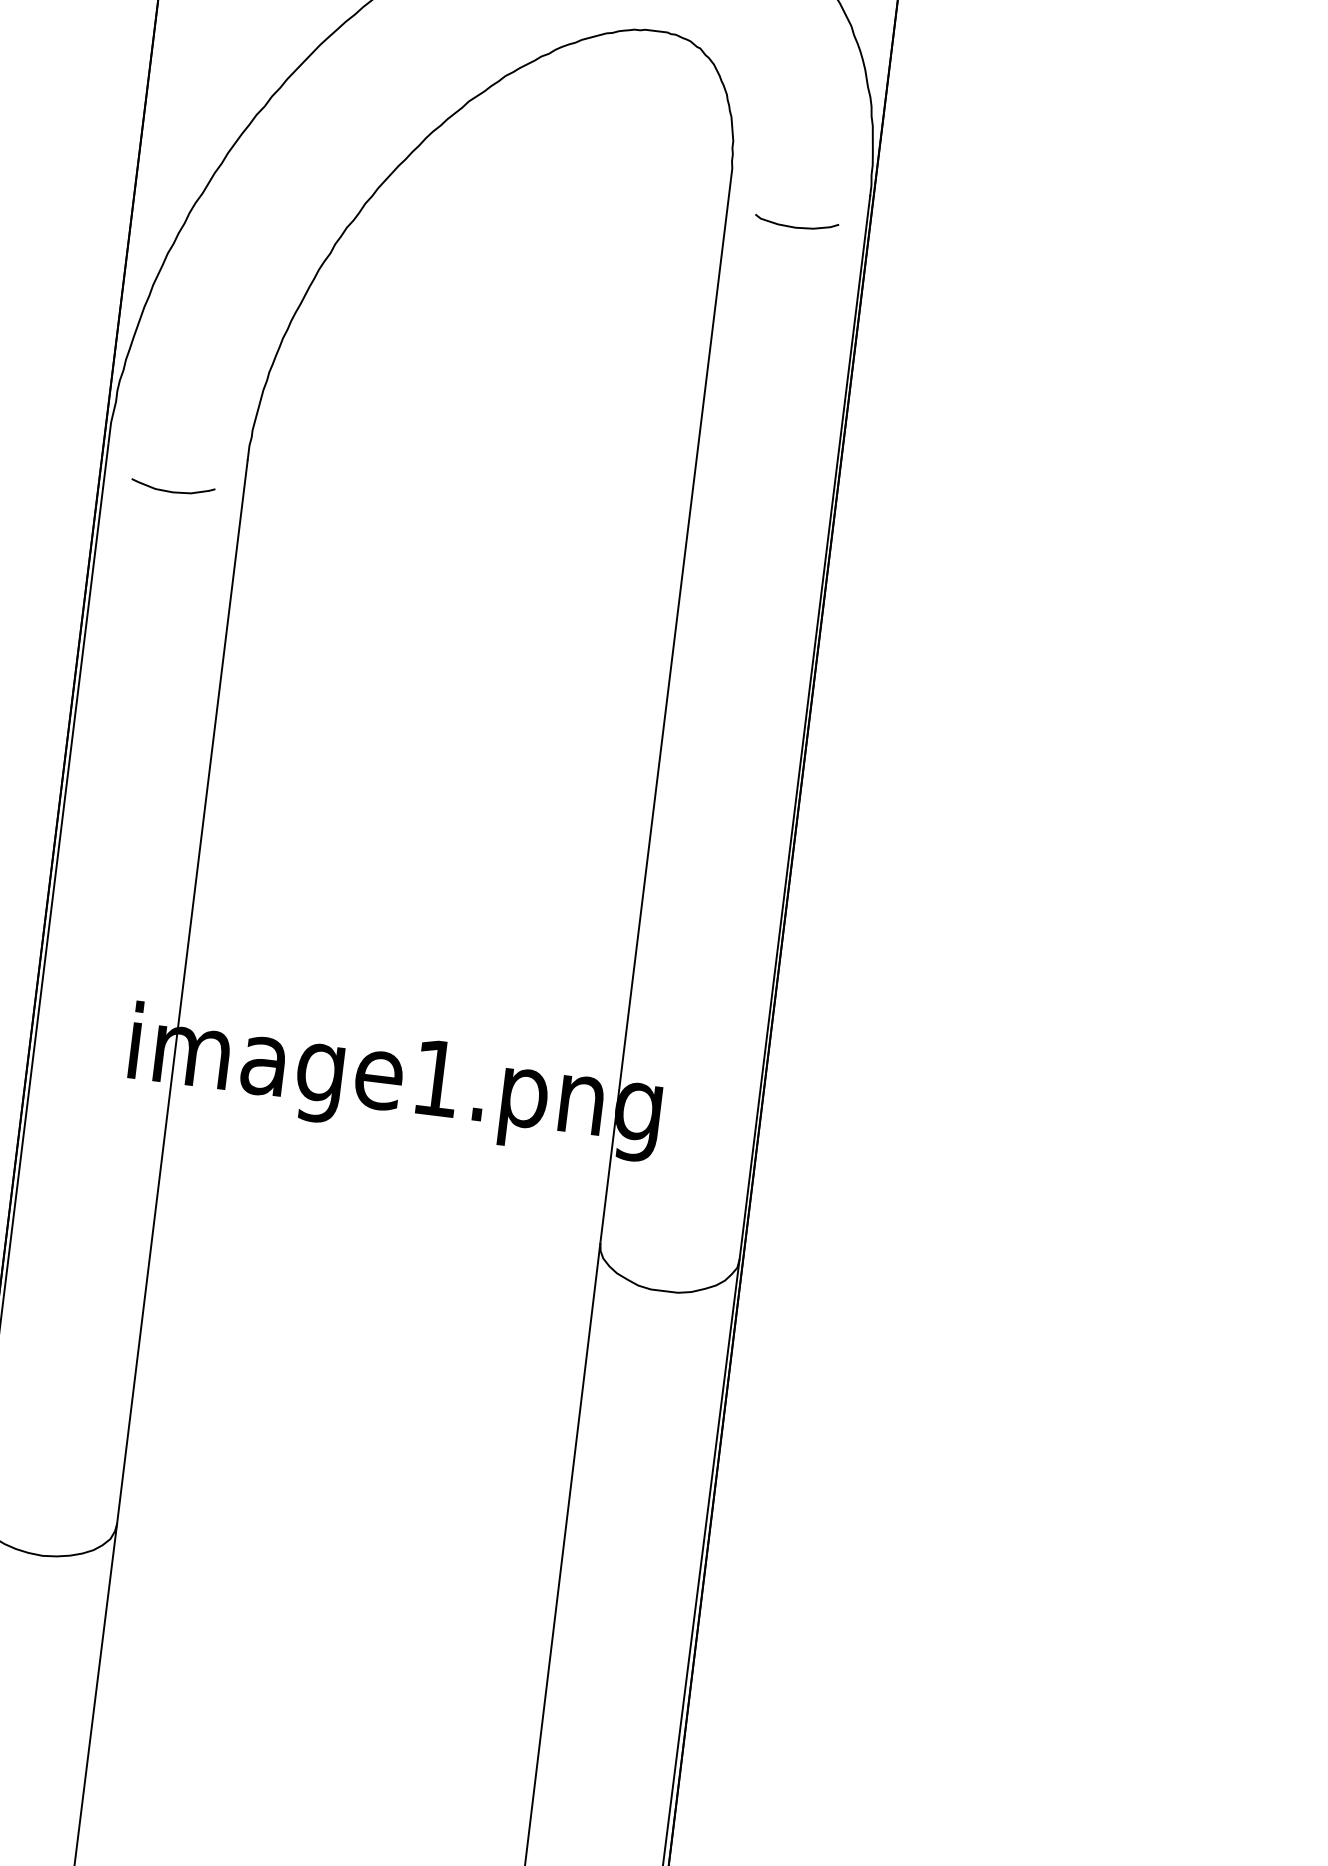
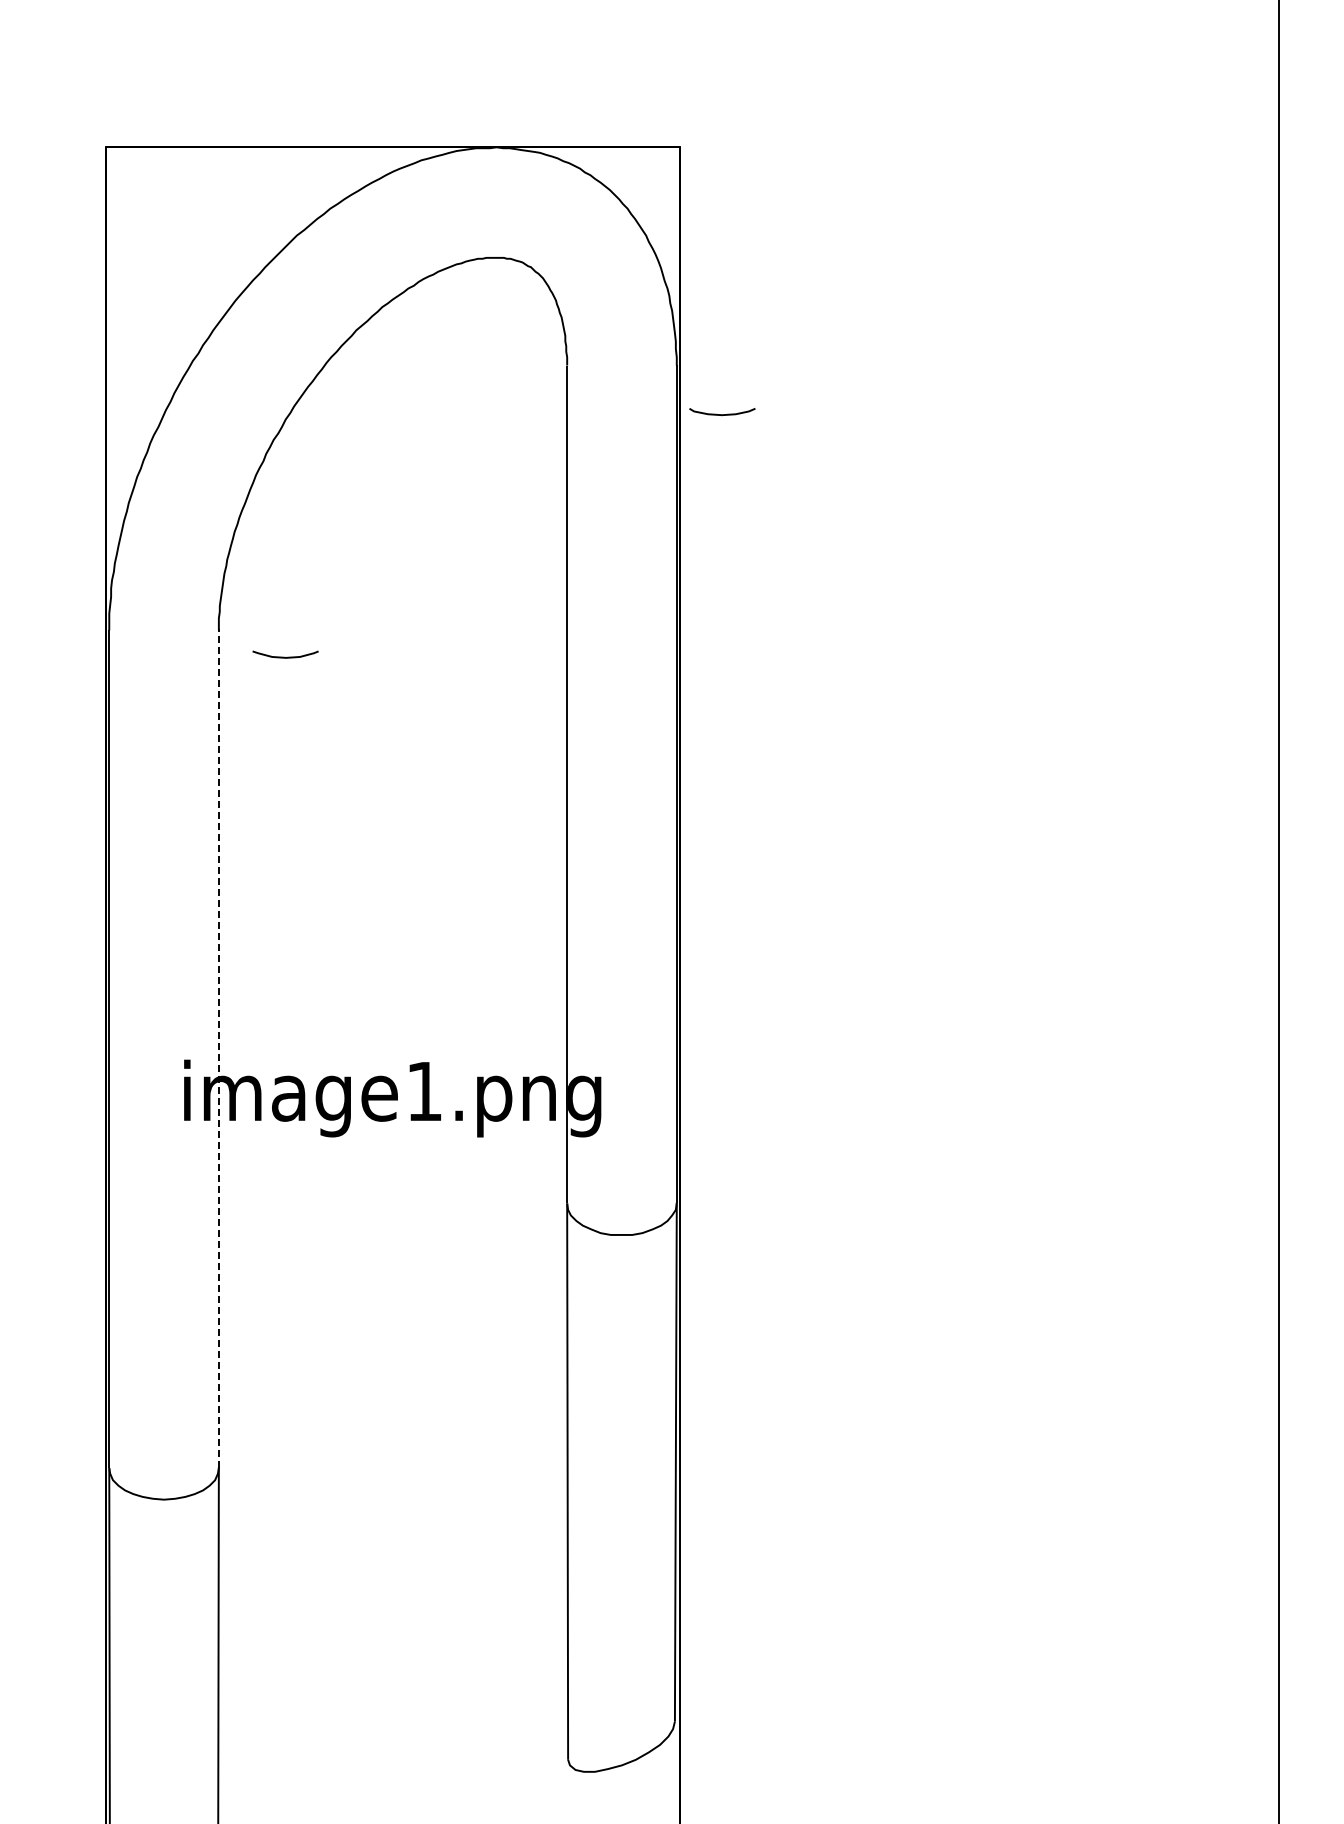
curve: (796, 226) -> (722, 414), moved
curve: (171, 490) -> (284, 656), moved
line: (181, 991) -> (218, 1048), solid -> dashed

